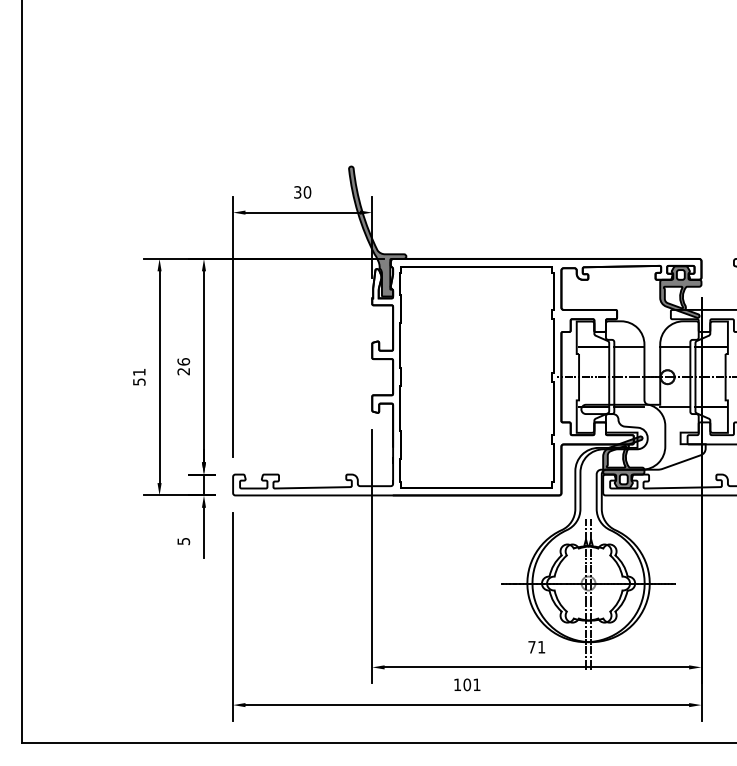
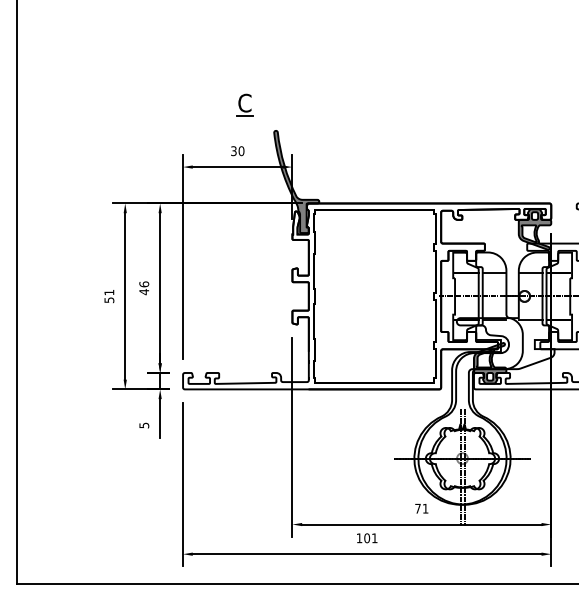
part: (311, 133) -> (244, 104), added
text: (183, 371) -> (144, 291), 26 -> 46

